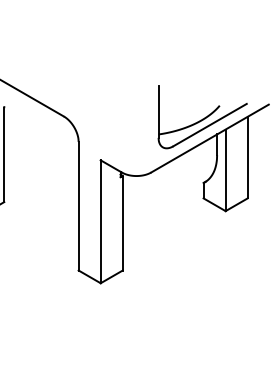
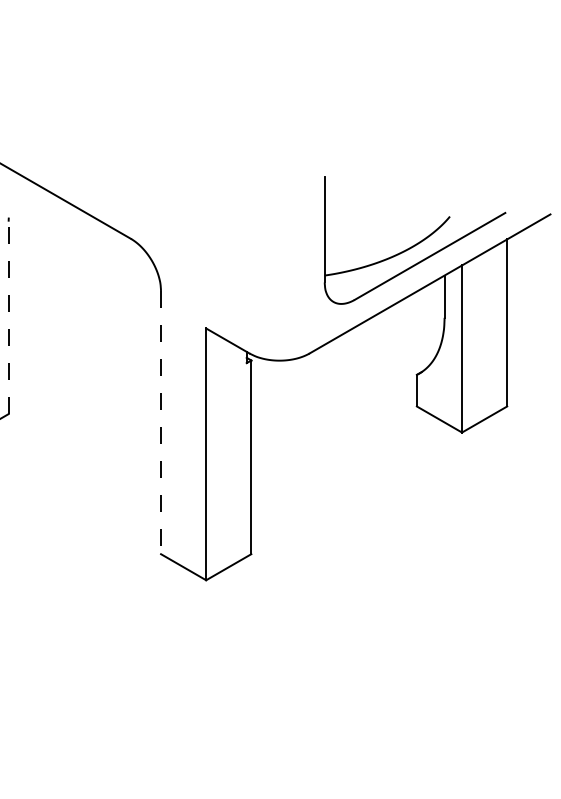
line: (4, 155) -> (9, 318), solid -> dashed
line: (78, 206) -> (160, 423), solid -> dashed

